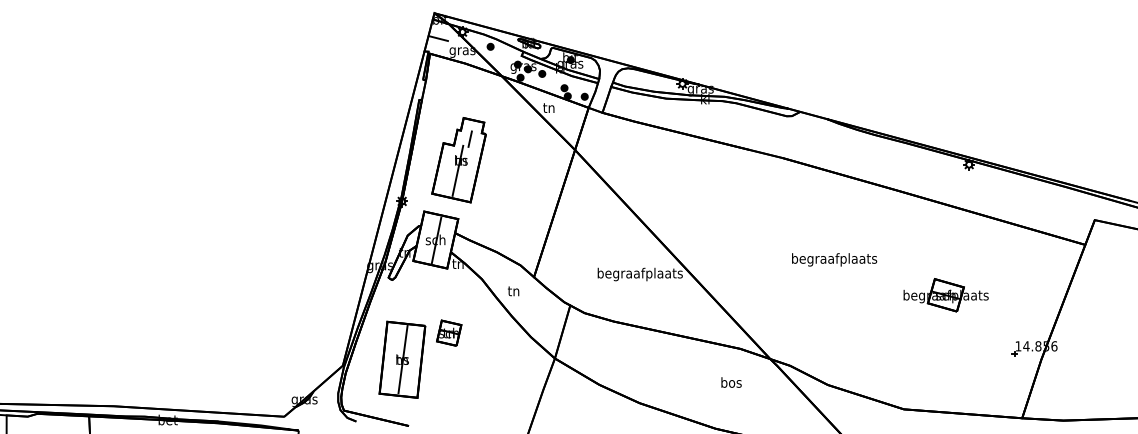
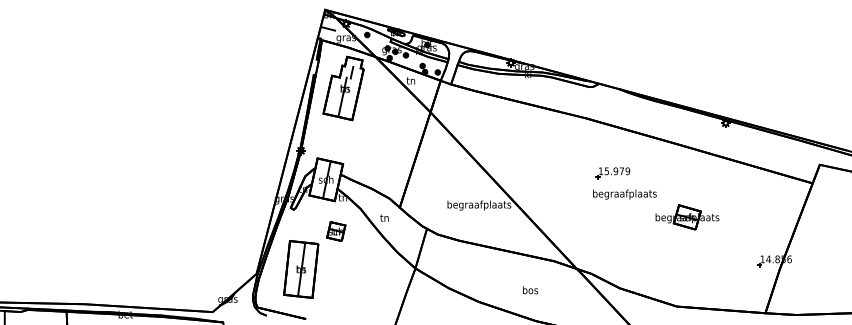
part: (458, 160) -> (343, 88), moved
part: (818, 231) -> (612, 173), added
part: (945, 295) -> (687, 217), moved
part: (449, 332) -> (336, 231), moved
text: (731, 382) -> (530, 290), moved

